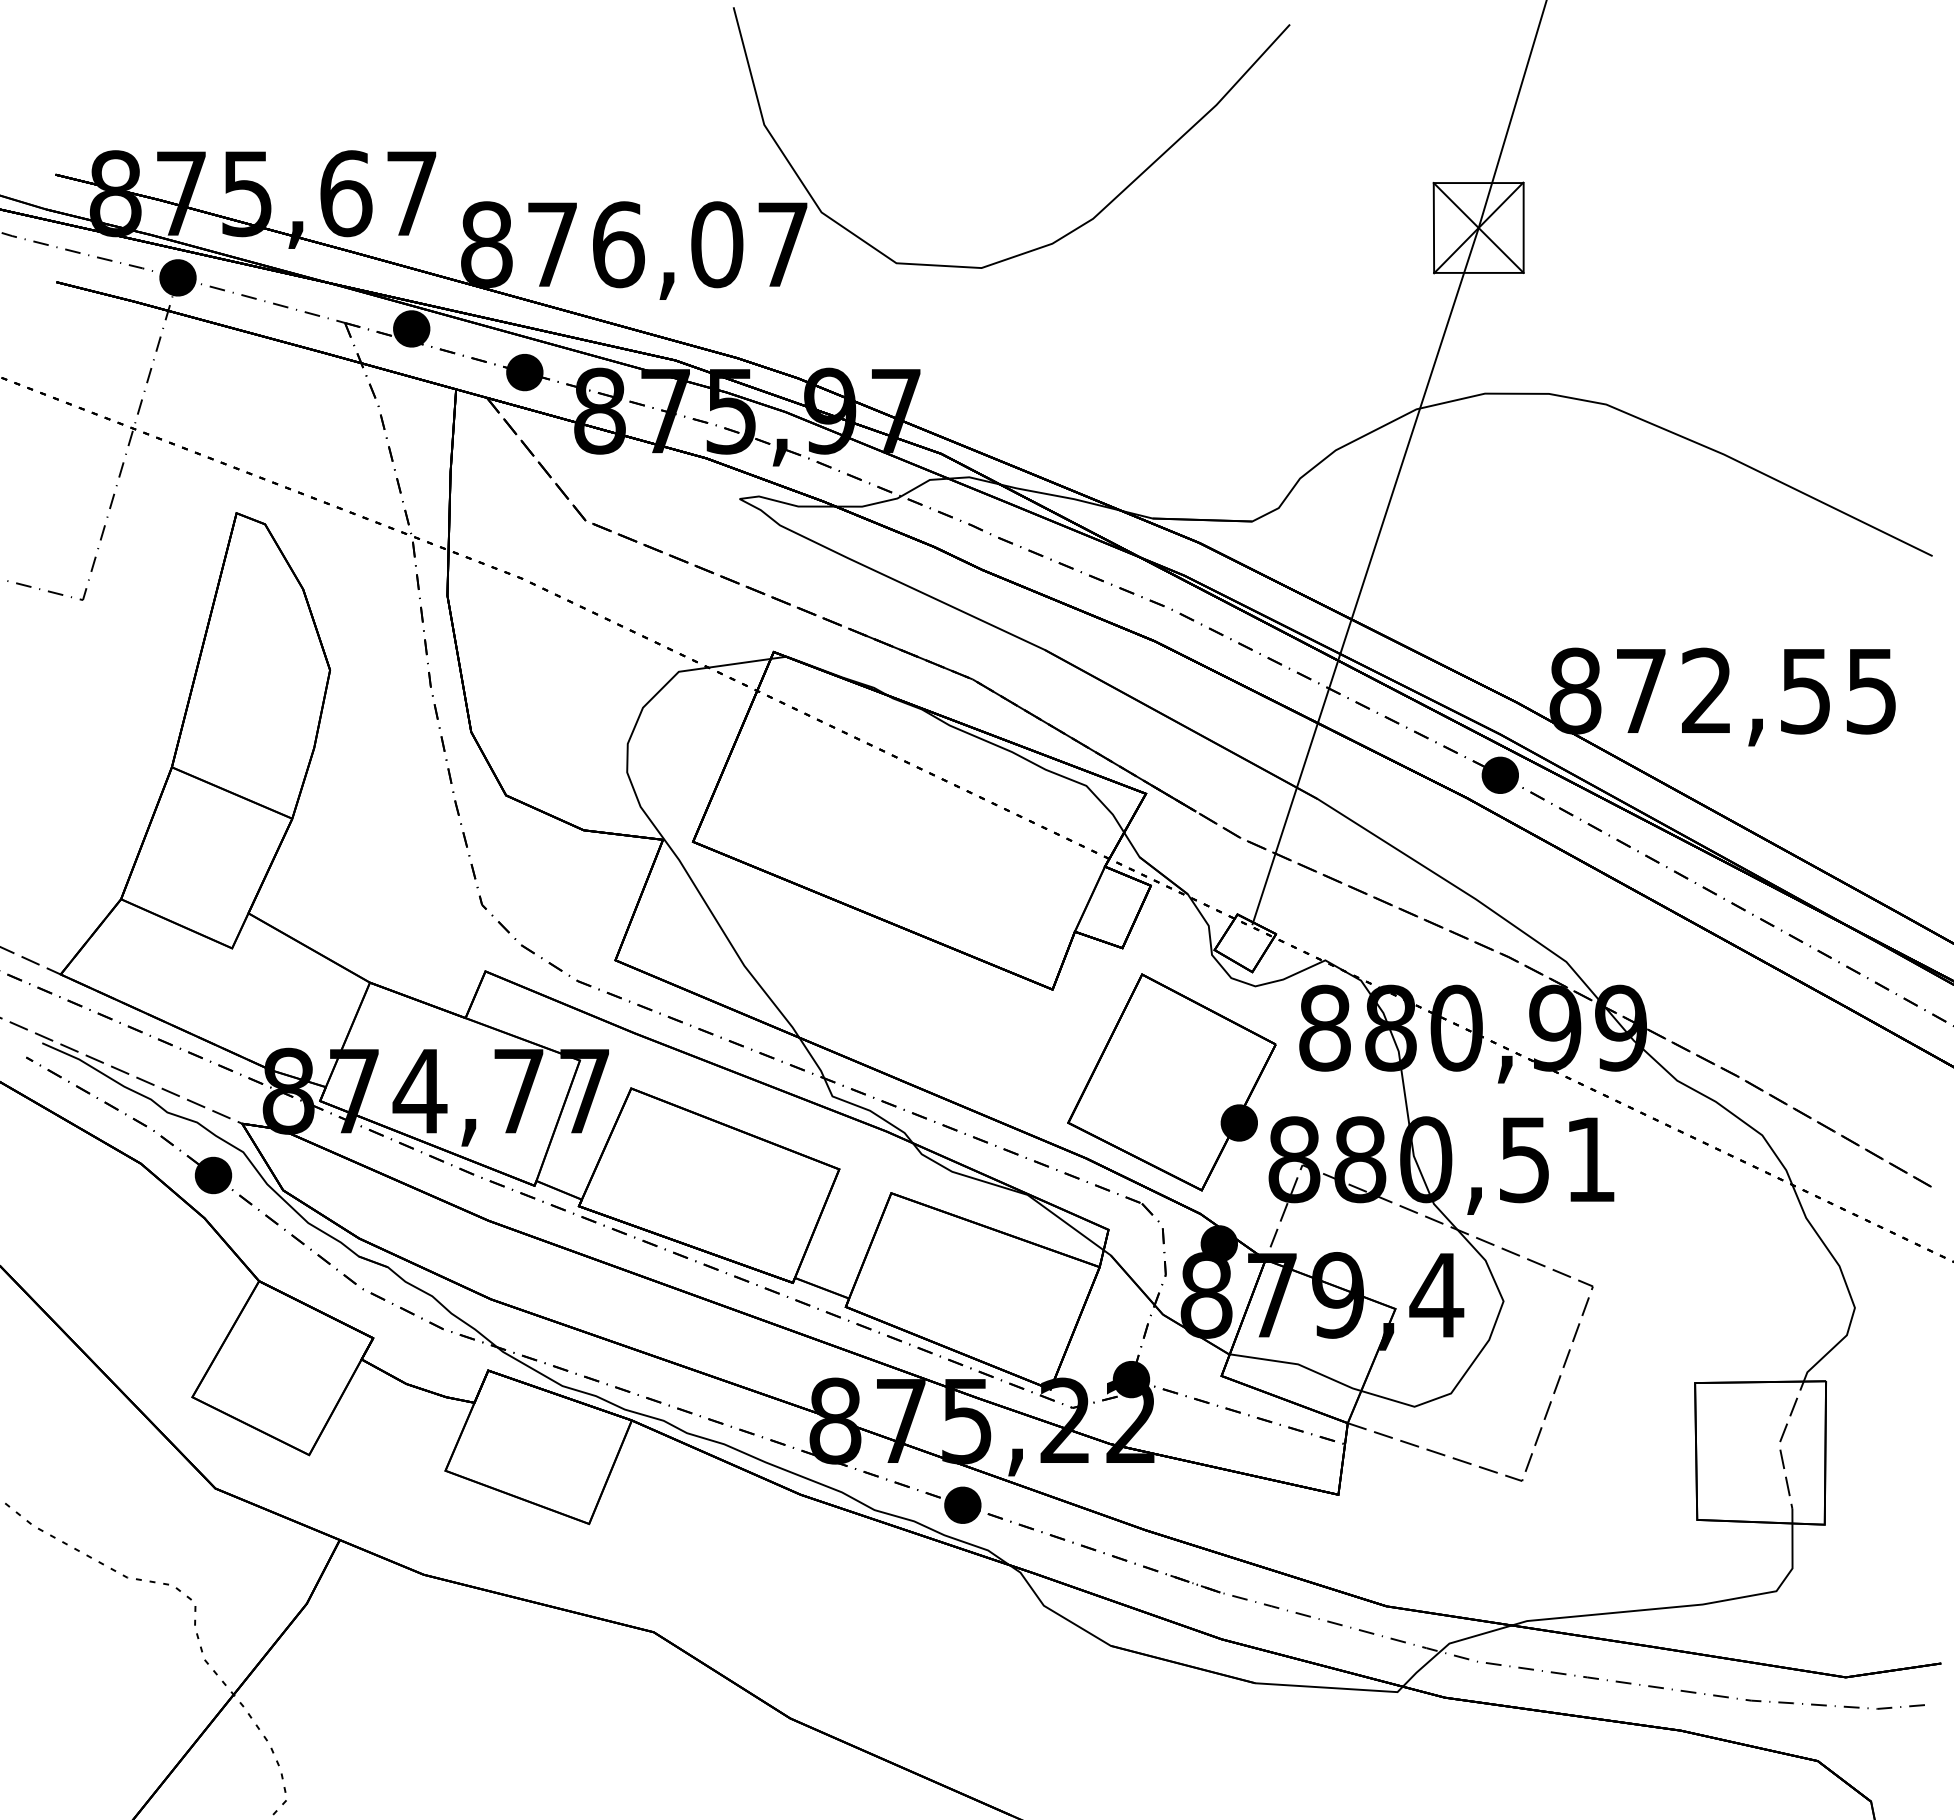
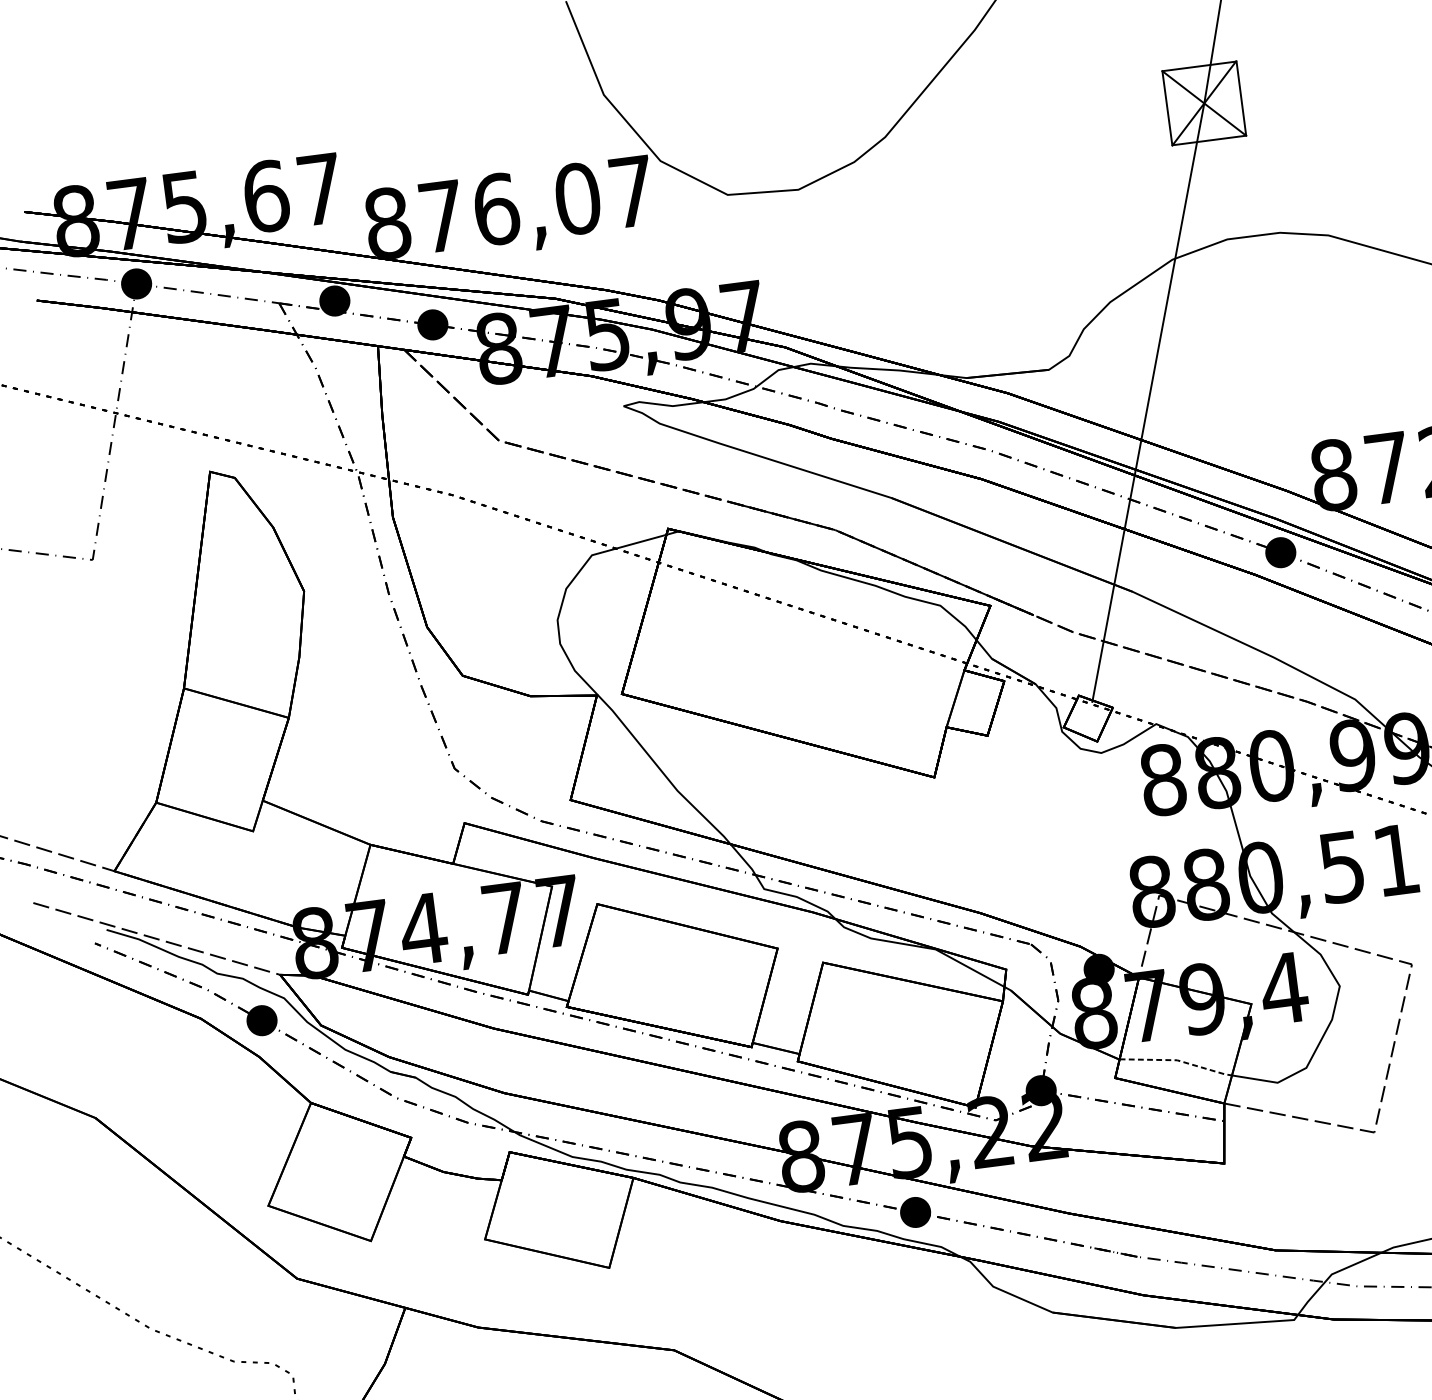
part: (1171, 1082) -> (1042, 841), removed
line: (1298, 1364) -> (1177, 1060), solid -> dashed

